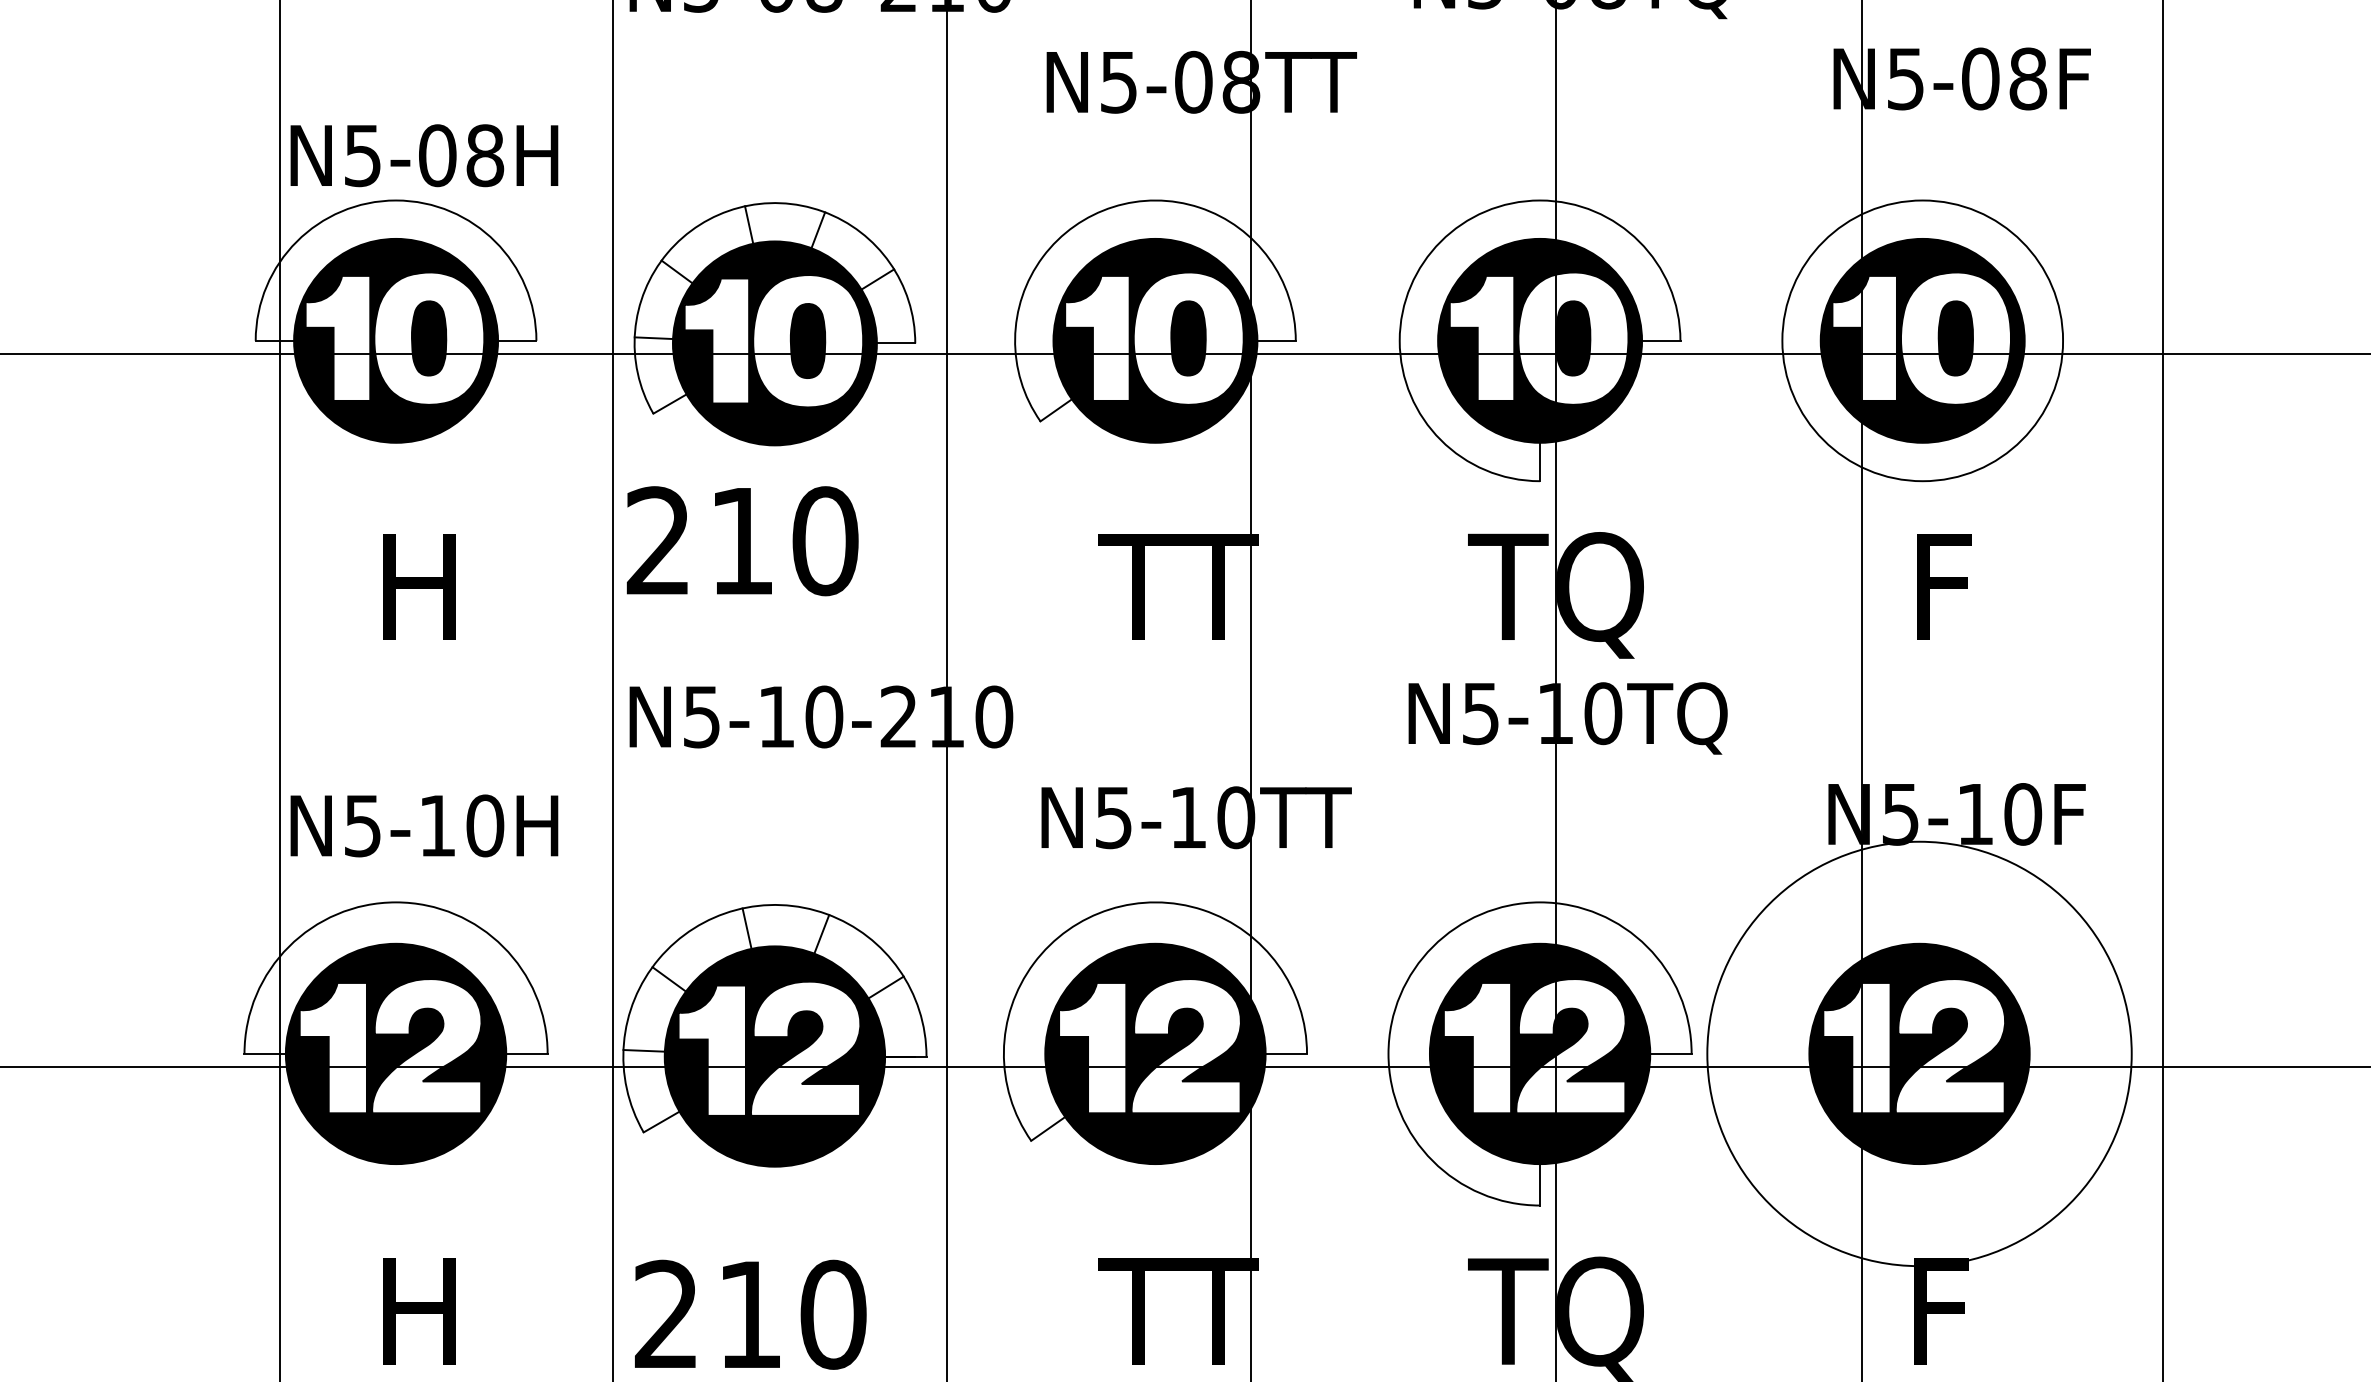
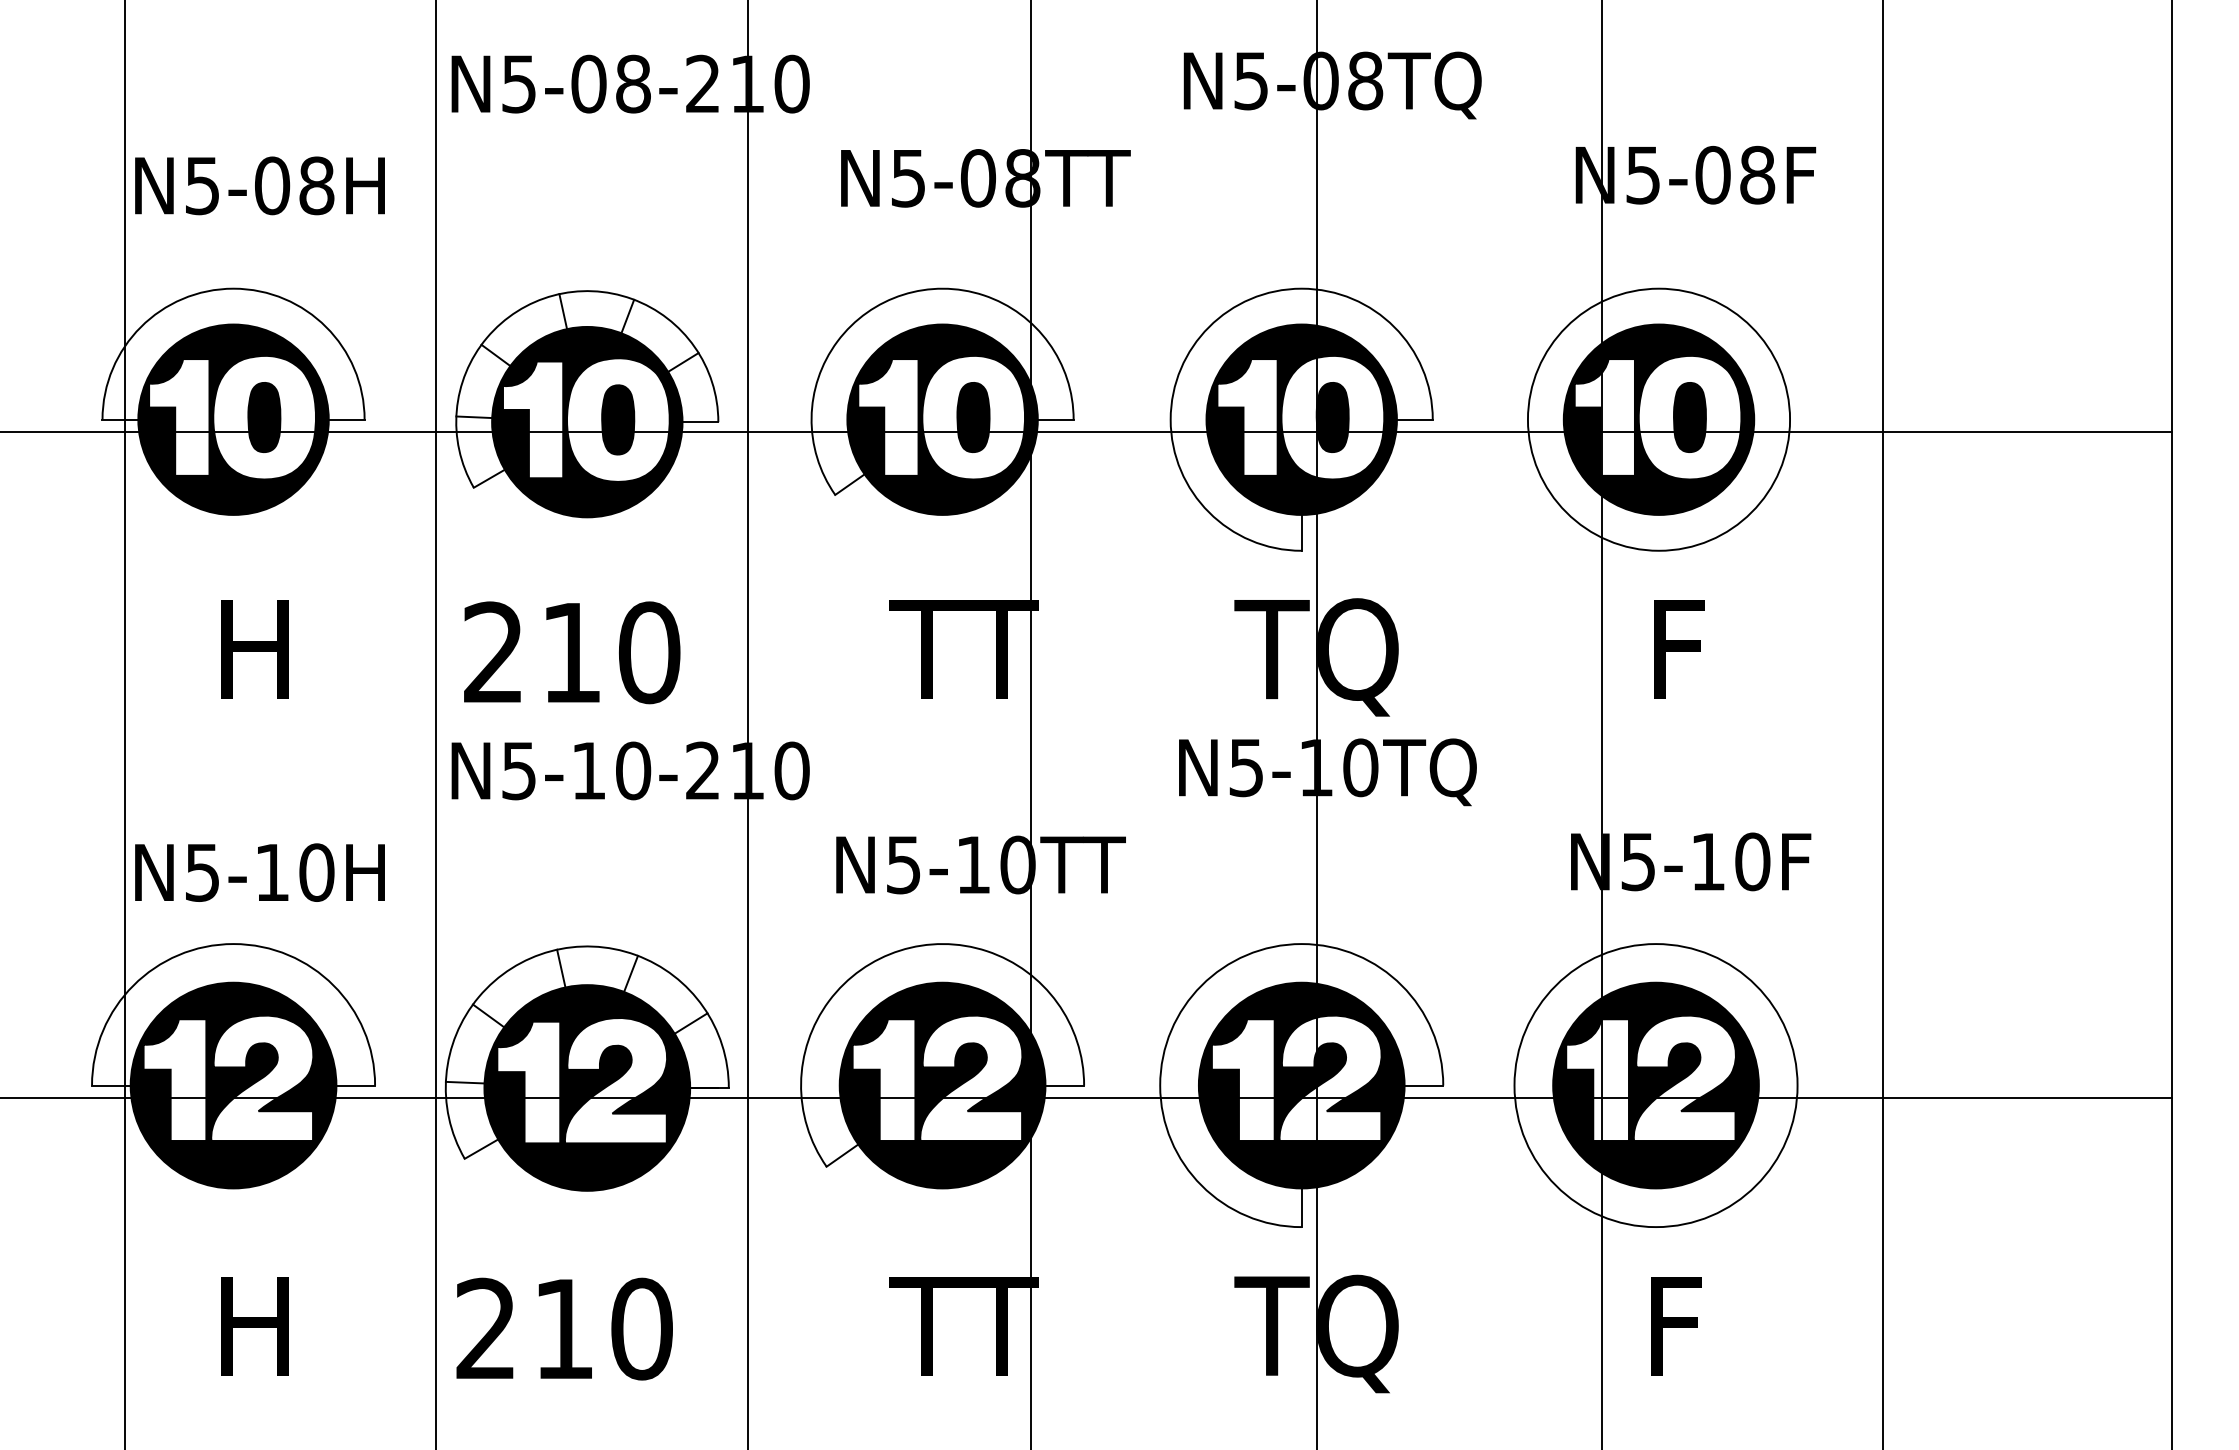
text: (423, 155) -> (259, 185), moved
text: (743, 540) -> (572, 652), moved
circle: (1918, 1053) -> (1655, 1085), size x0.71

